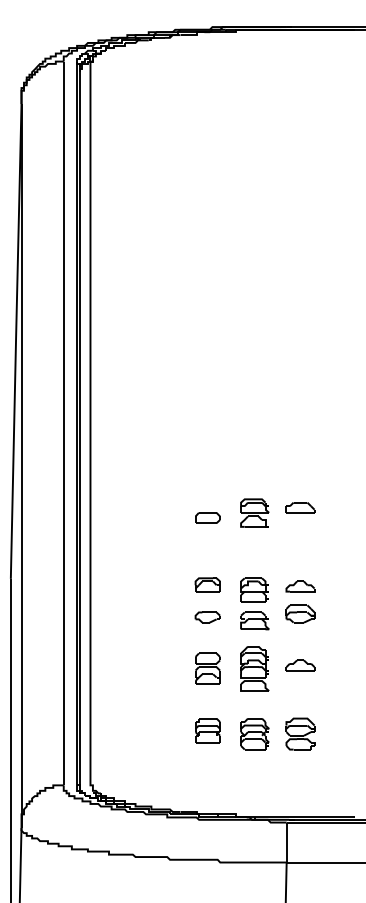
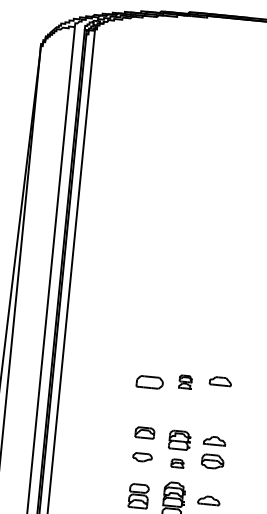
part: (254, 512) -> (185, 381), size x0.6
part: (207, 517) -> (149, 381), size x1.4
part: (254, 620) -> (177, 463), size x0.6

